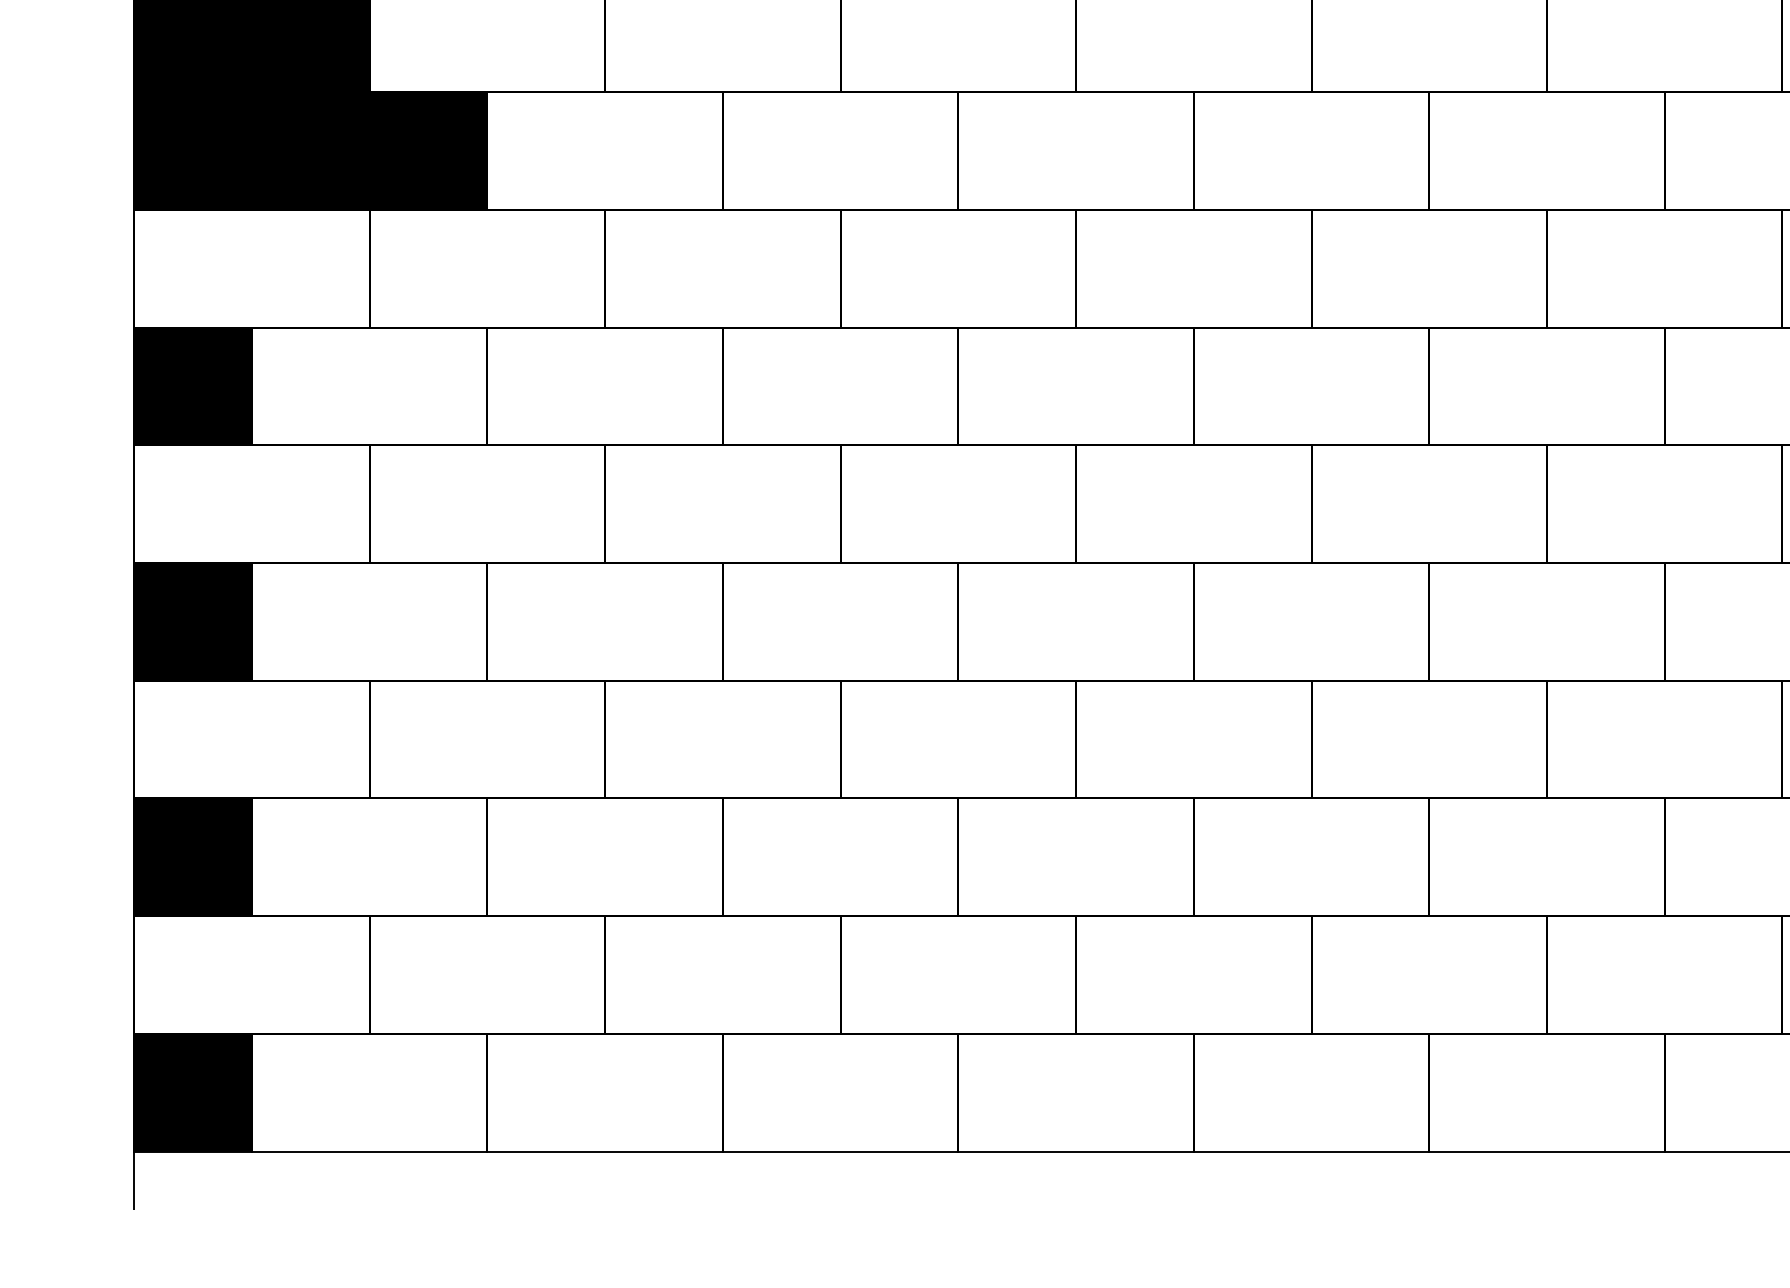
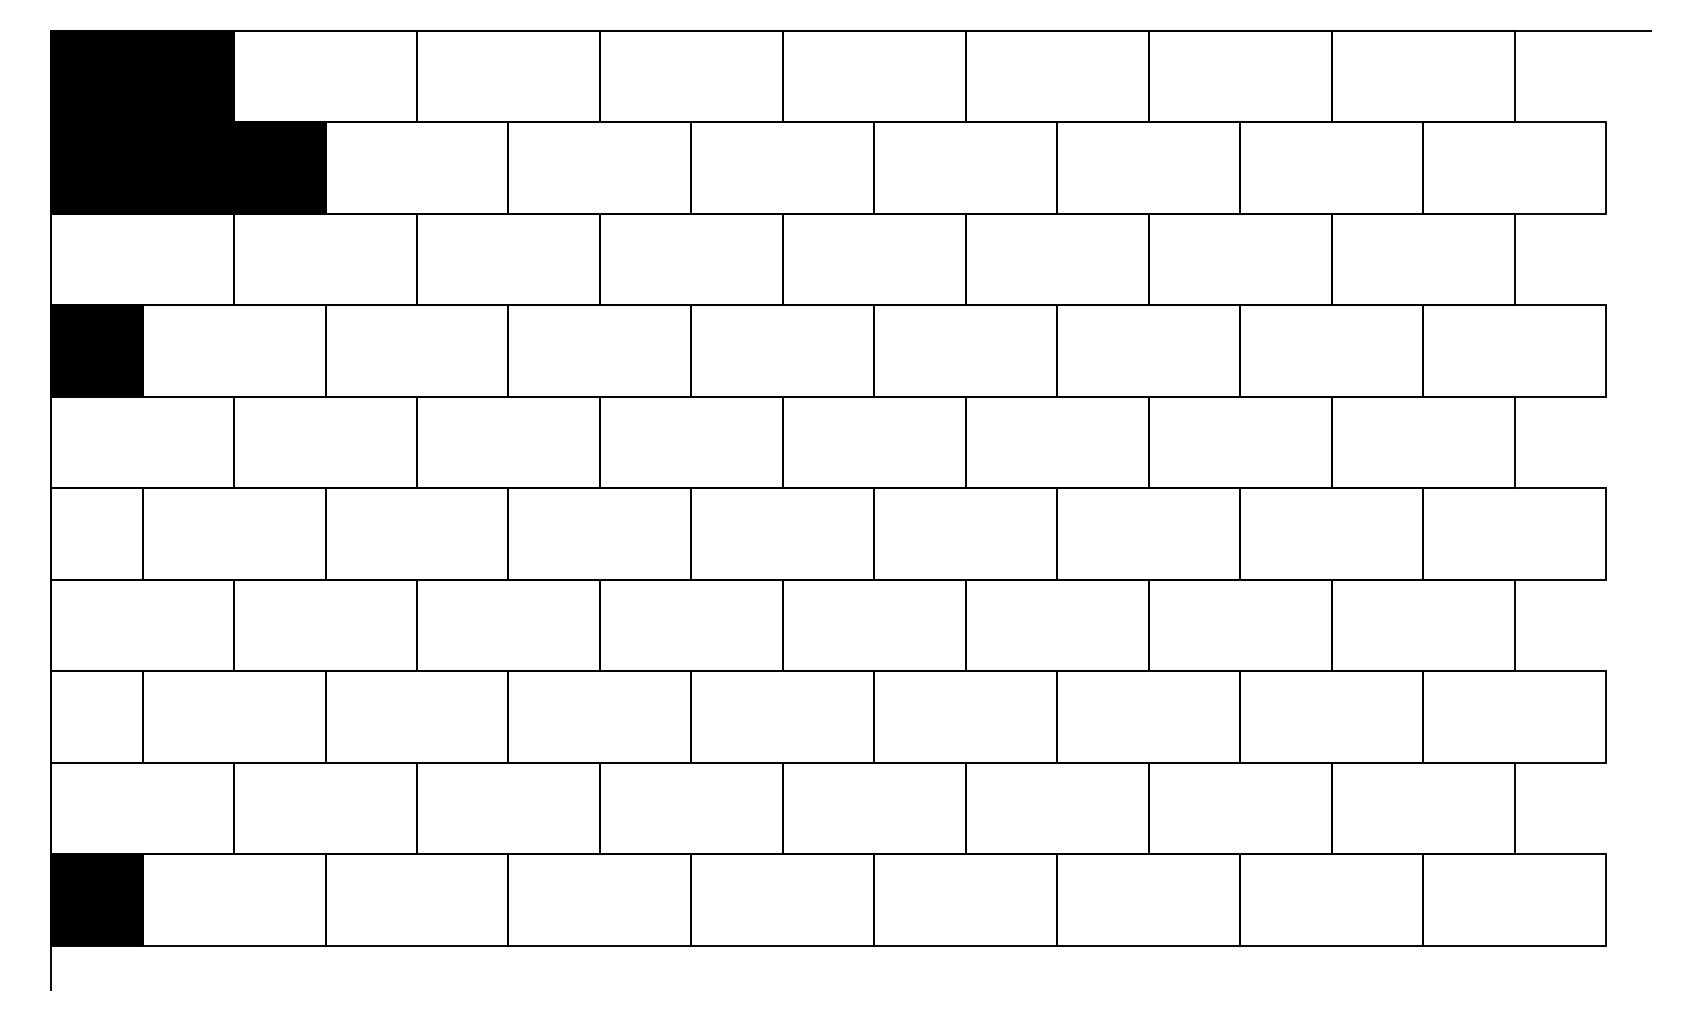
fill: (192, 621) -> (96, 533), removed
fill: (192, 856) -> (96, 716), removed

